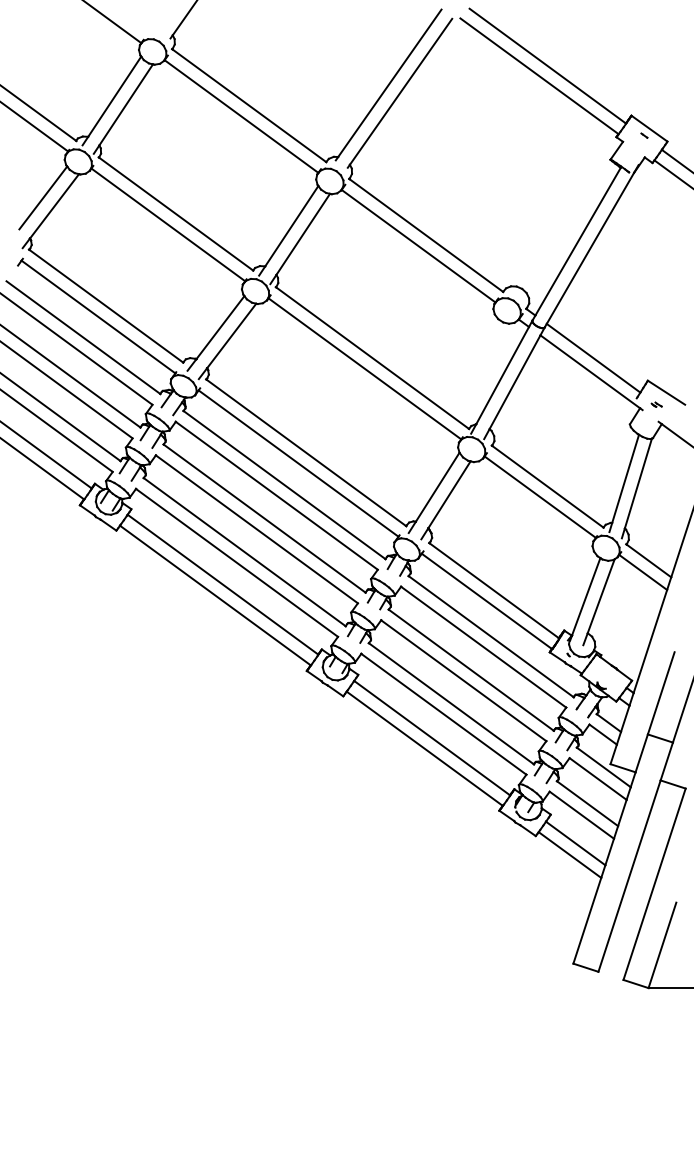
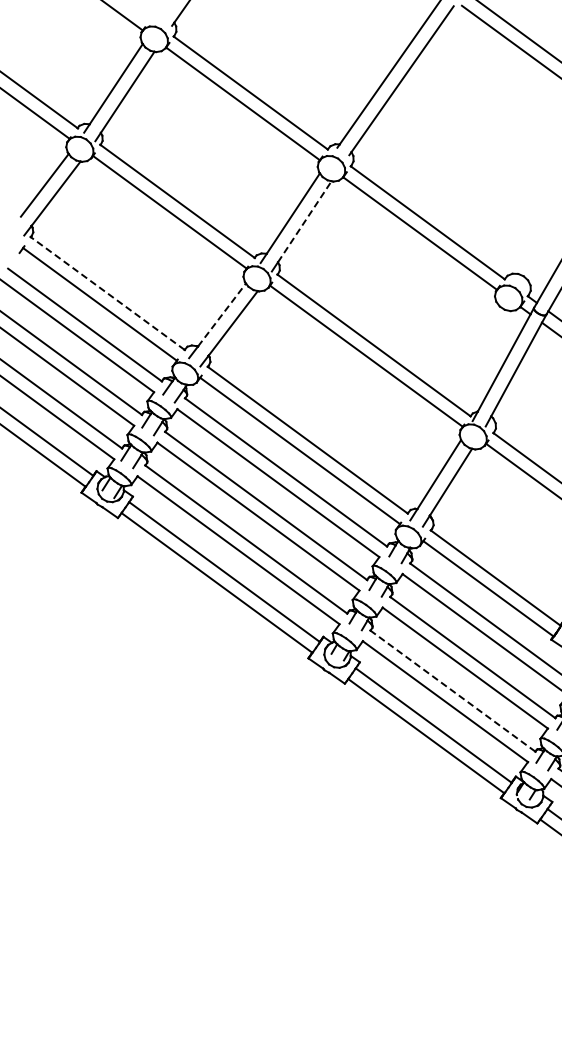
line: (303, 234) -> (305, 221), solid -> dashed
line: (105, 305) -> (107, 292), solid -> dashed
line: (220, 327) -> (222, 314), solid -> dashed
line: (451, 703) -> (453, 690), solid -> dashed

